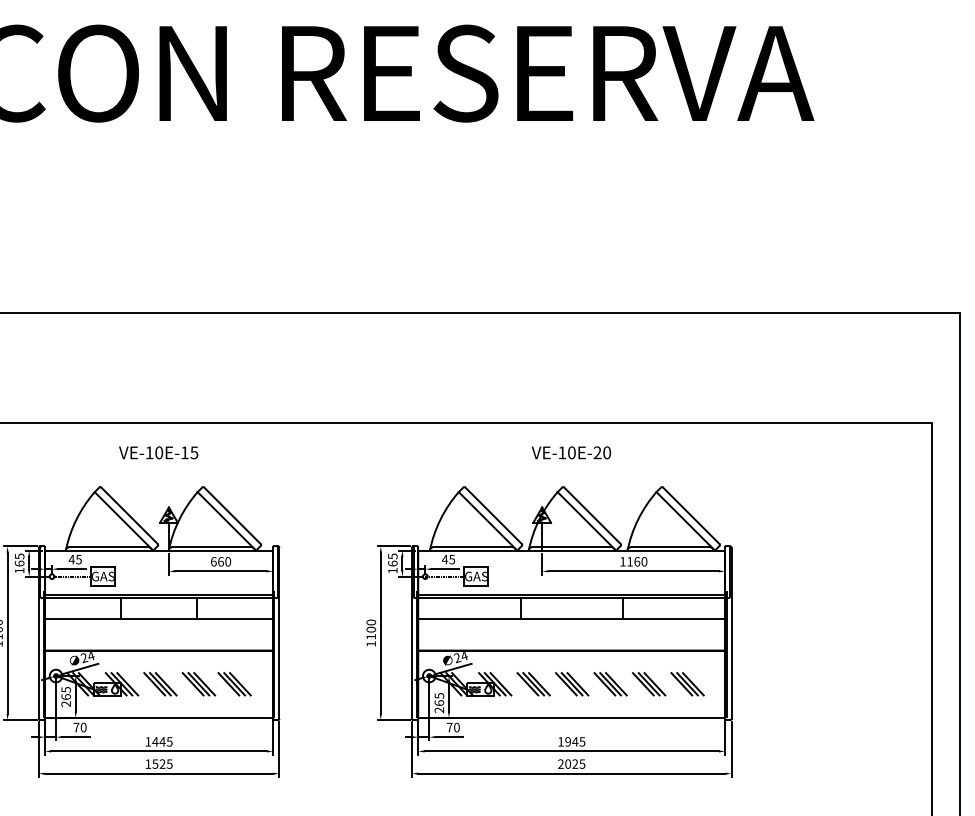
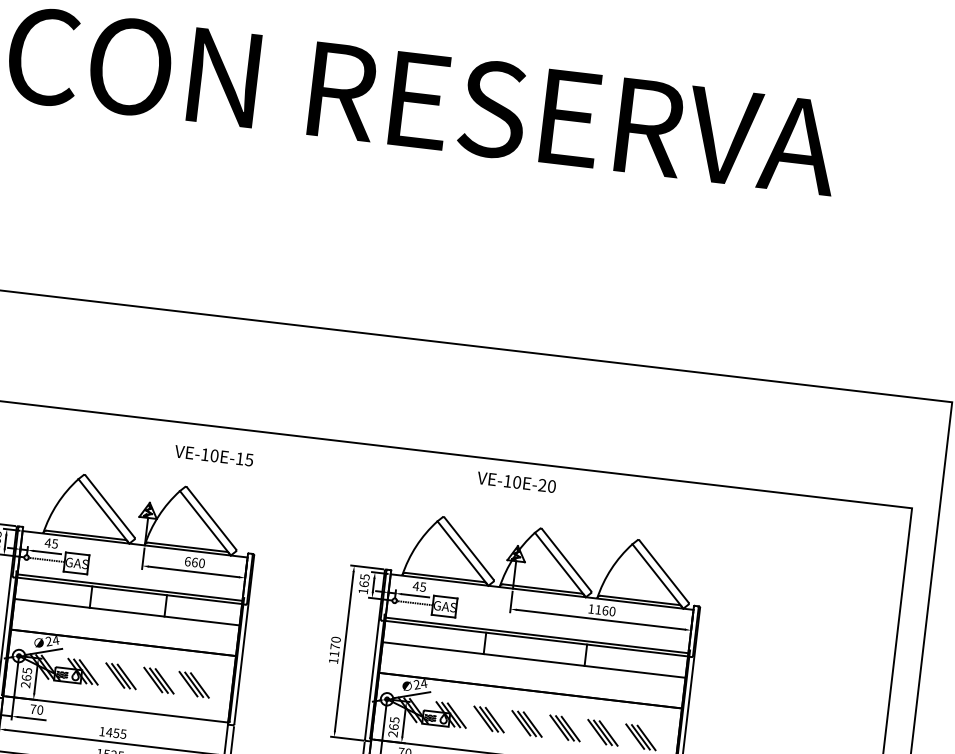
text: (158, 452) -> (213, 455), moved
text: (570, 452) -> (515, 481), moved
text: (371, 629) -> (335, 646), 1100 -> 1170
text: (162, 741) -> (116, 732), 1445 -> 1455

